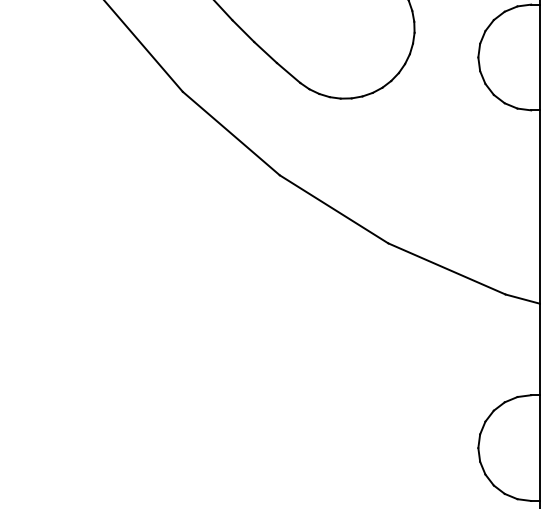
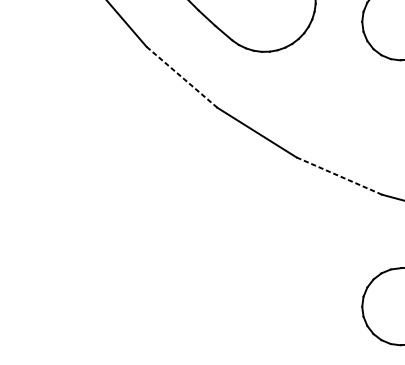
line: (230, 133) -> (181, 77), solid -> dashed
line: (446, 268) -> (338, 175), solid -> dashed

